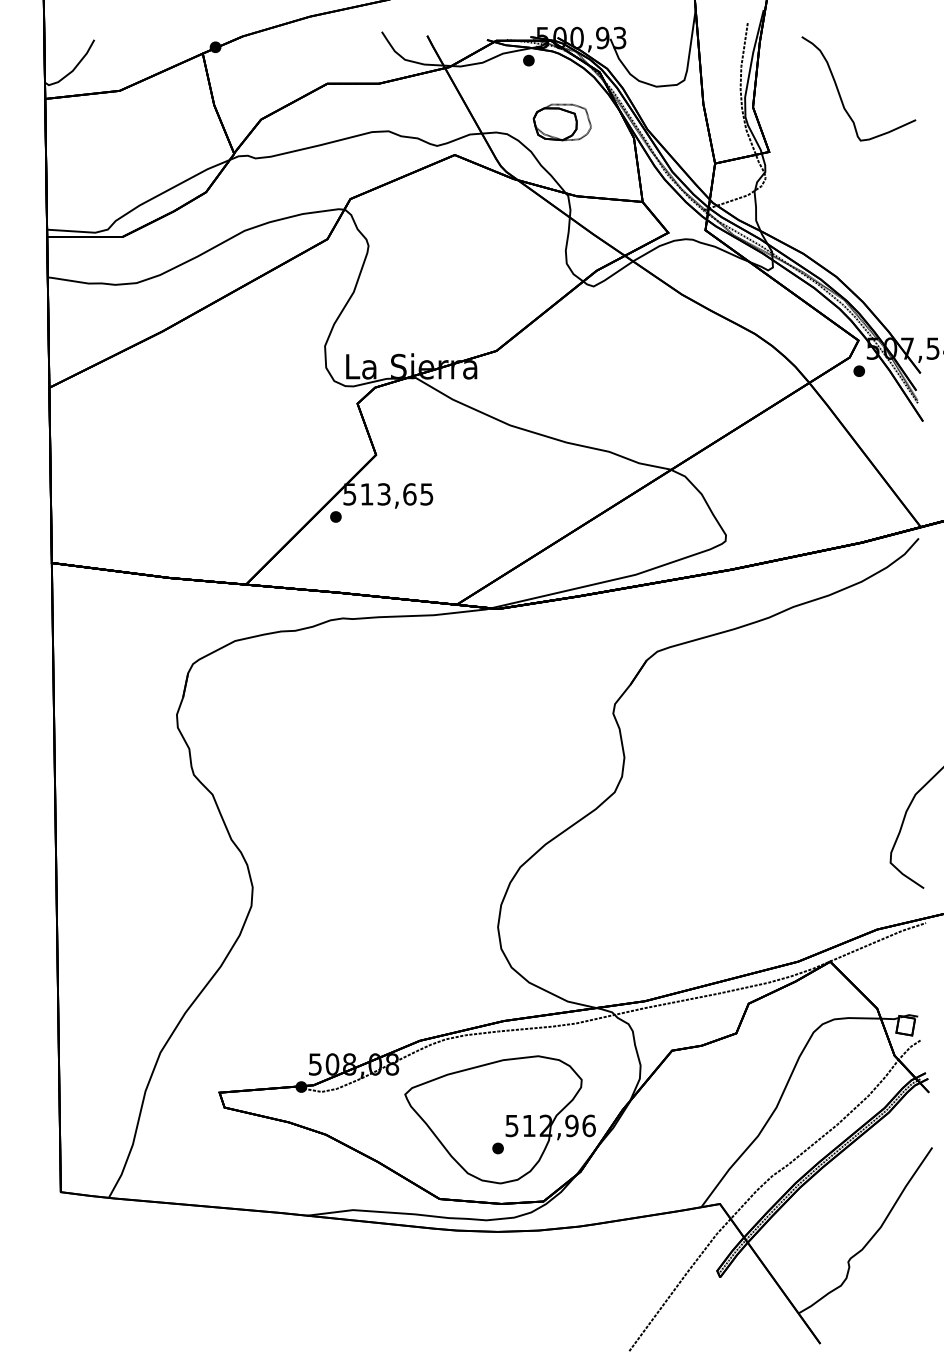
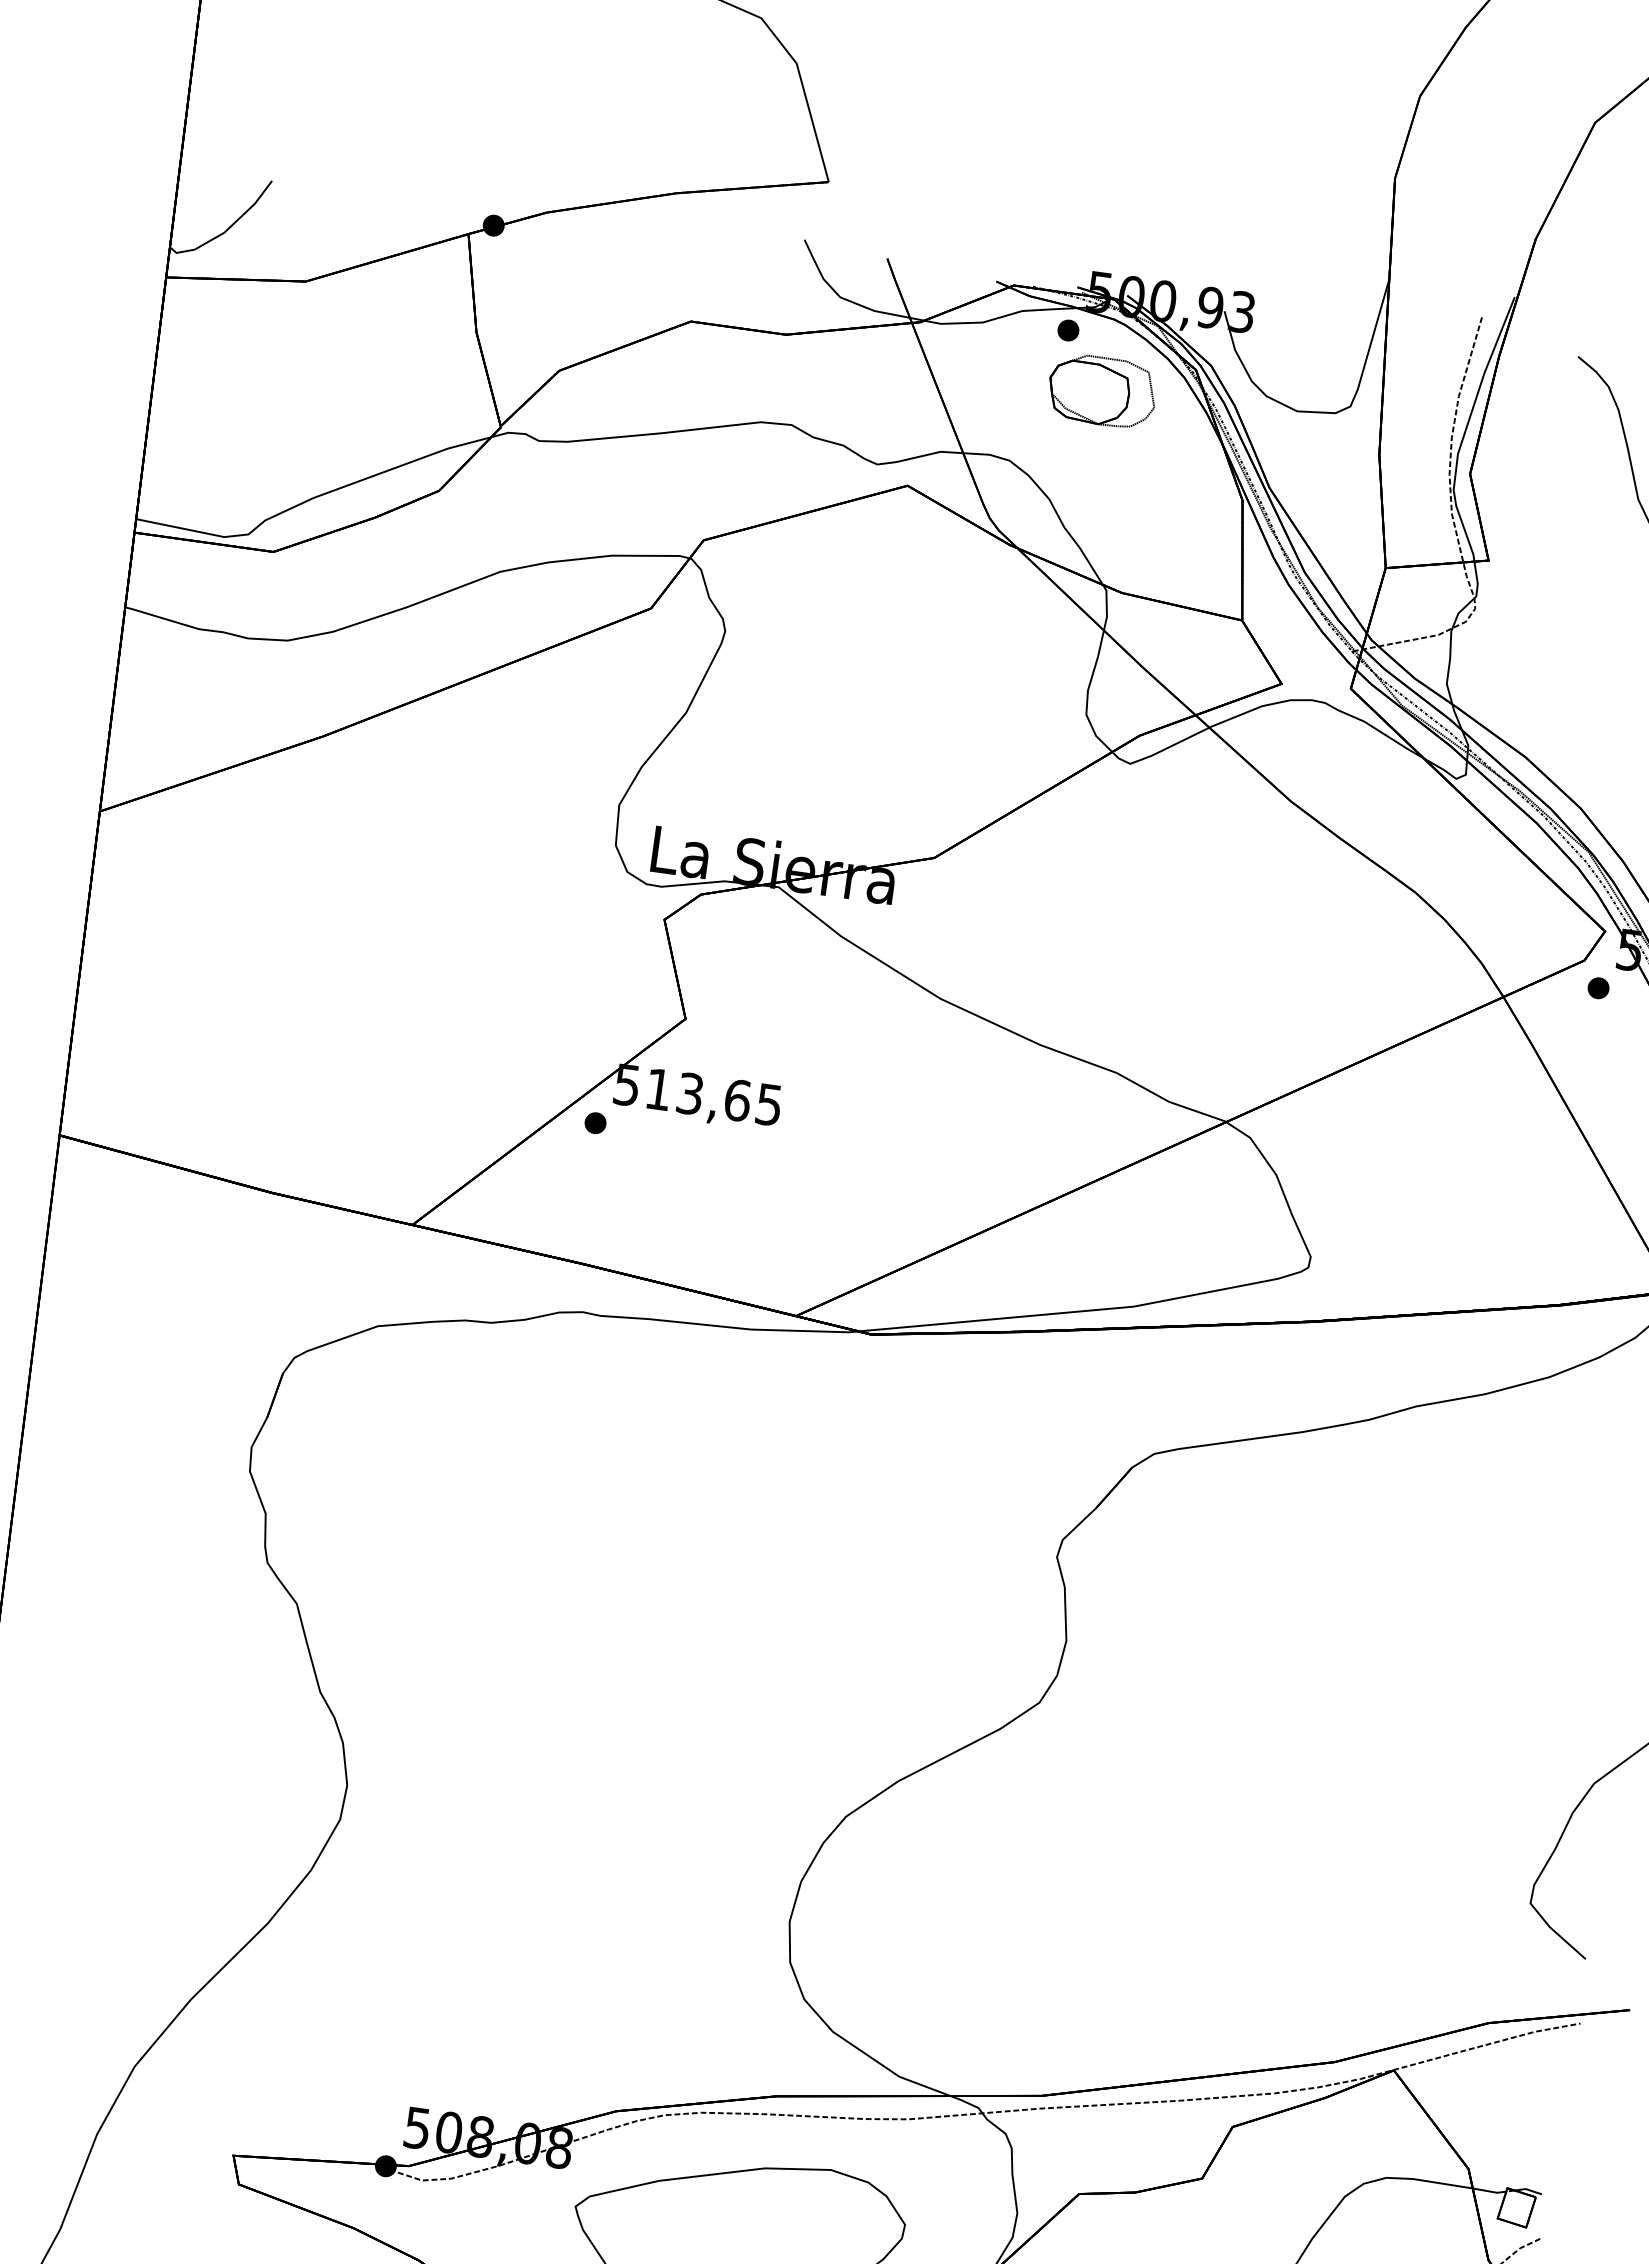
part: (561, 122) -> (1100, 391), moved

